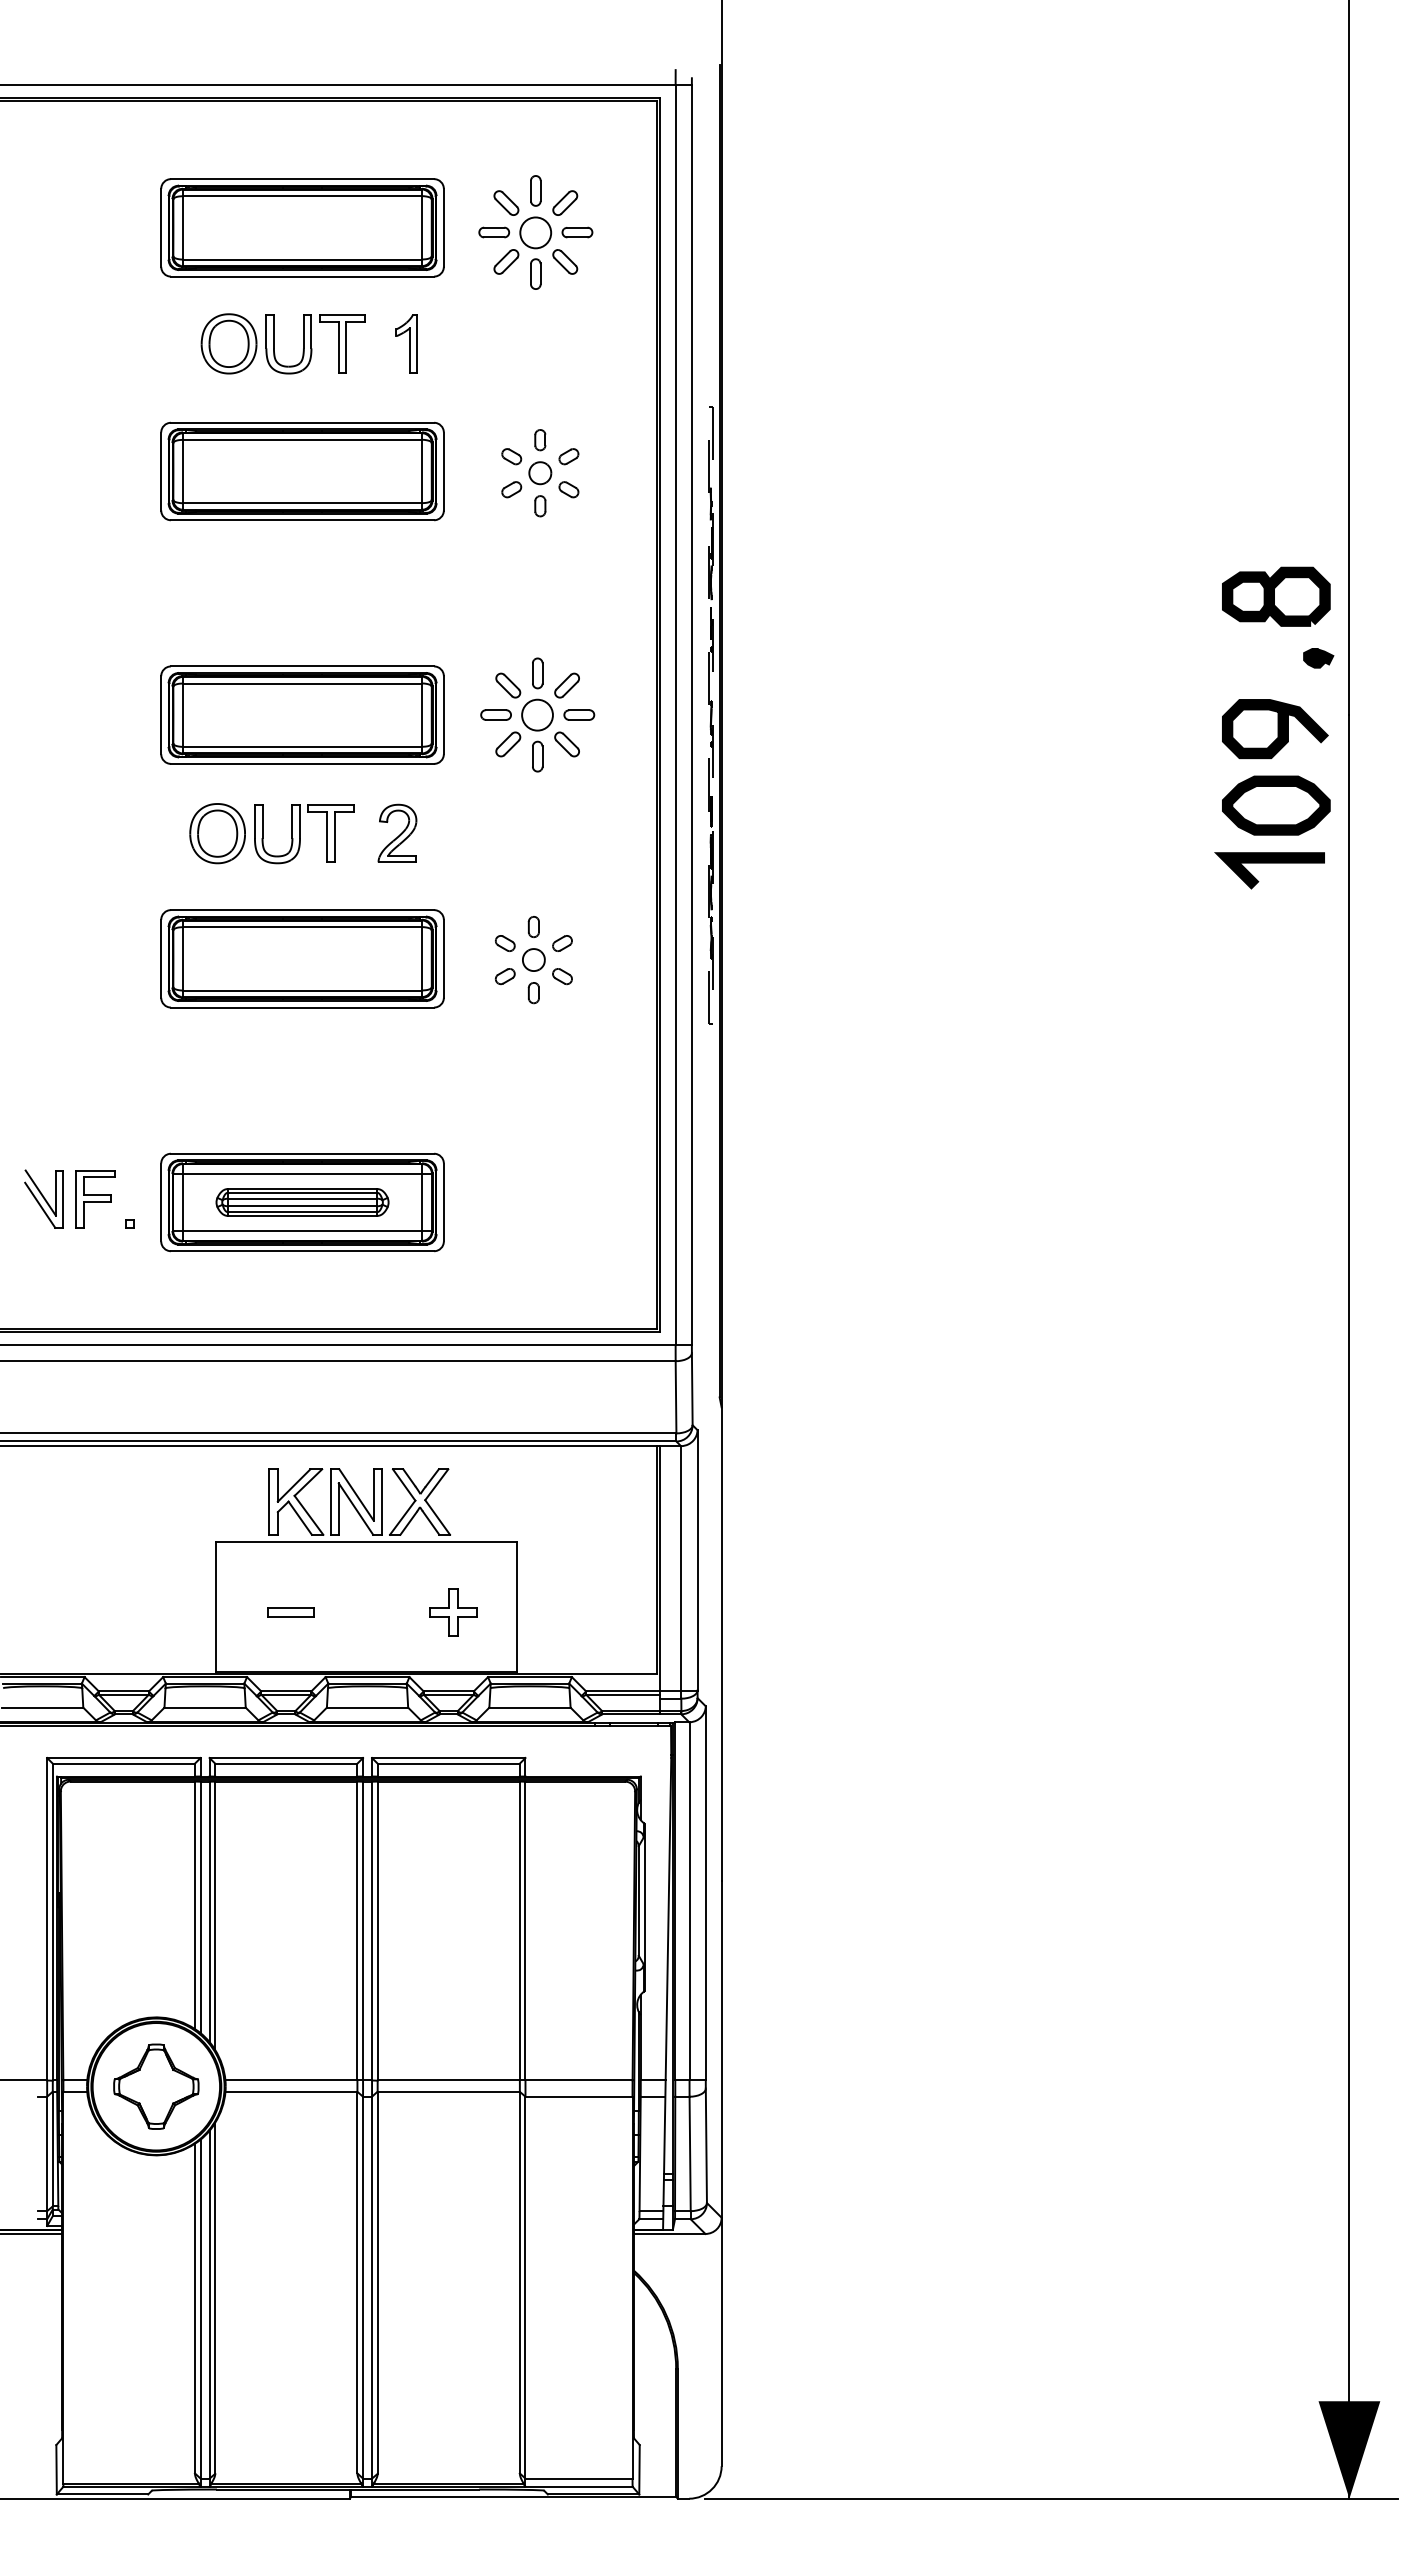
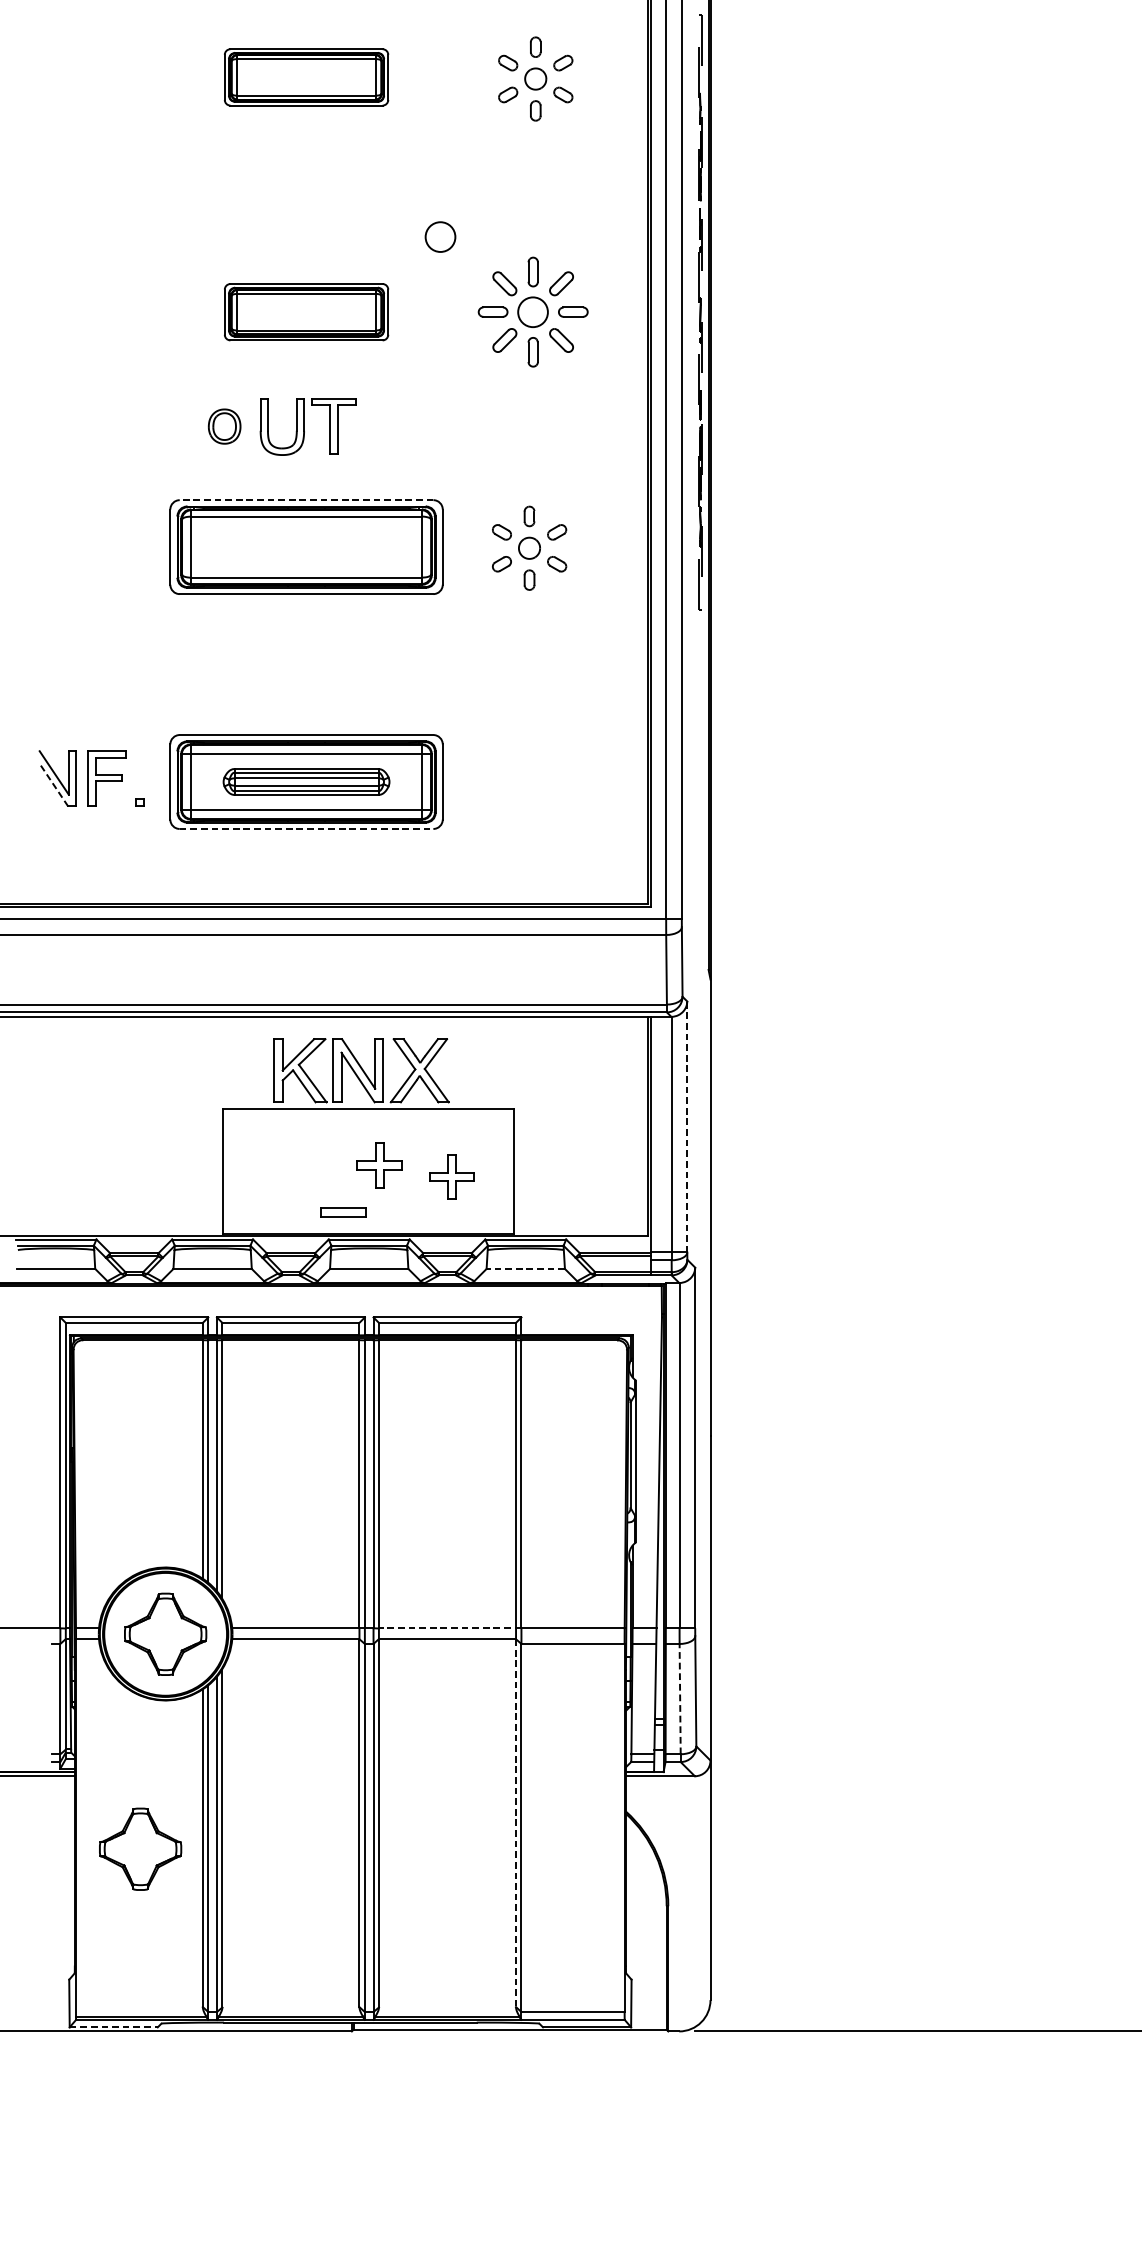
part: (302, 471) -> (306, 77), size x0.6
circle: (441, 636) -> (440, 236), added
part: (302, 714) -> (306, 311), size x0.6
part: (397, 832) -> (398, 425), removed
part: (217, 833) -> (224, 426), size x0.6
line: (302, 910) -> (306, 500), solid -> dashed
line: (39, 1204) -> (53, 783), solid -> dashed
line: (302, 1251) -> (306, 829), solid -> dashed
line: (697, 1559) -> (687, 1126), solid -> dashed
part: (378, 1600) -> (379, 1165), added
part: (290, 1612) -> (343, 1212), moved
line: (529, 1707) -> (525, 1268), solid -> dashed
line: (451, 2080) -> (450, 1628), solid -> dashed
line: (690, 2153) -> (680, 1698), solid -> dashed
line: (519, 2282) -> (515, 1823), solid -> dashed
part: (130, 2309) -> (140, 1849), added
line: (102, 2494) -> (113, 2027), solid -> dashed

